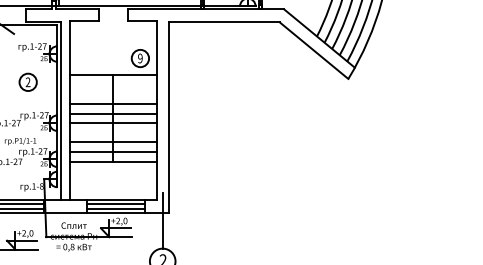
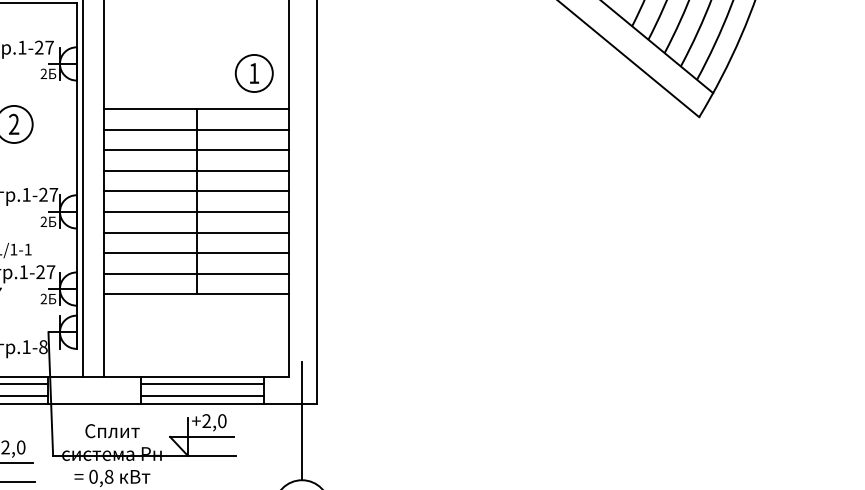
text: (140, 58) -> (254, 73), 9 -> 1
line: (113, 84) -> (196, 129), added
line: (113, 94) -> (196, 150), added
line: (113, 132) -> (196, 231), added

